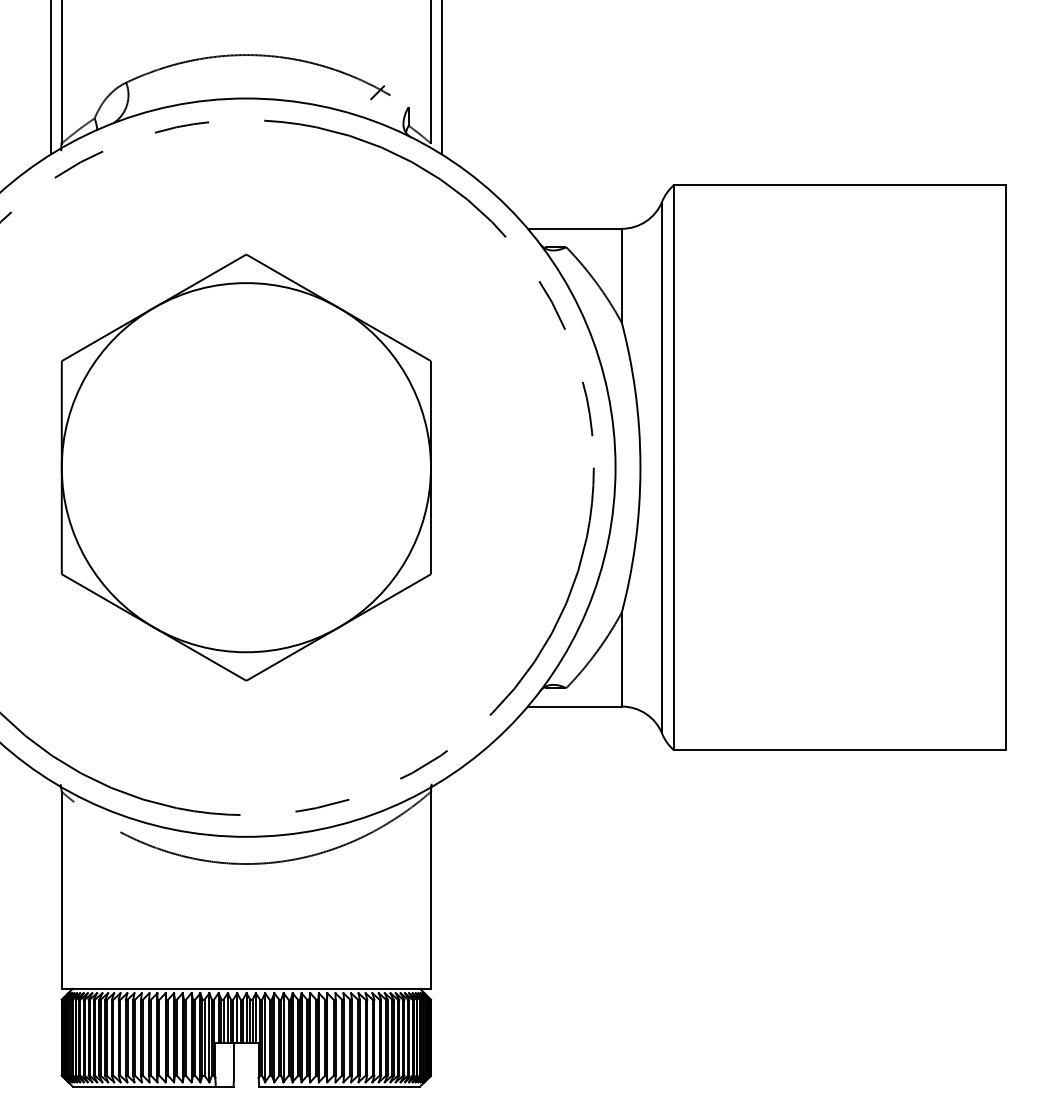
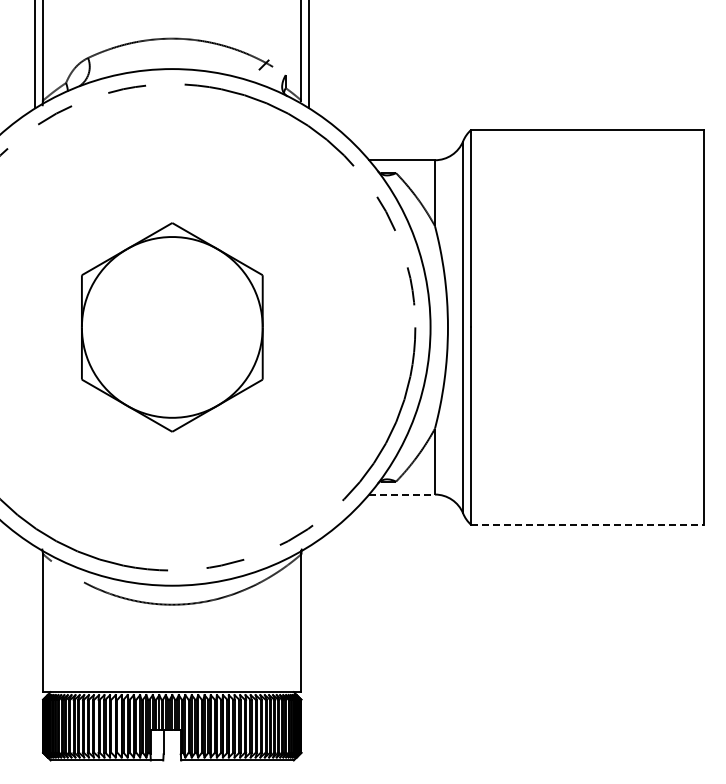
part: (246, 467) -> (172, 327), size x0.7
line: (575, 706) -> (402, 494), solid -> dashed
line: (841, 749) -> (588, 524), solid -> dashed

